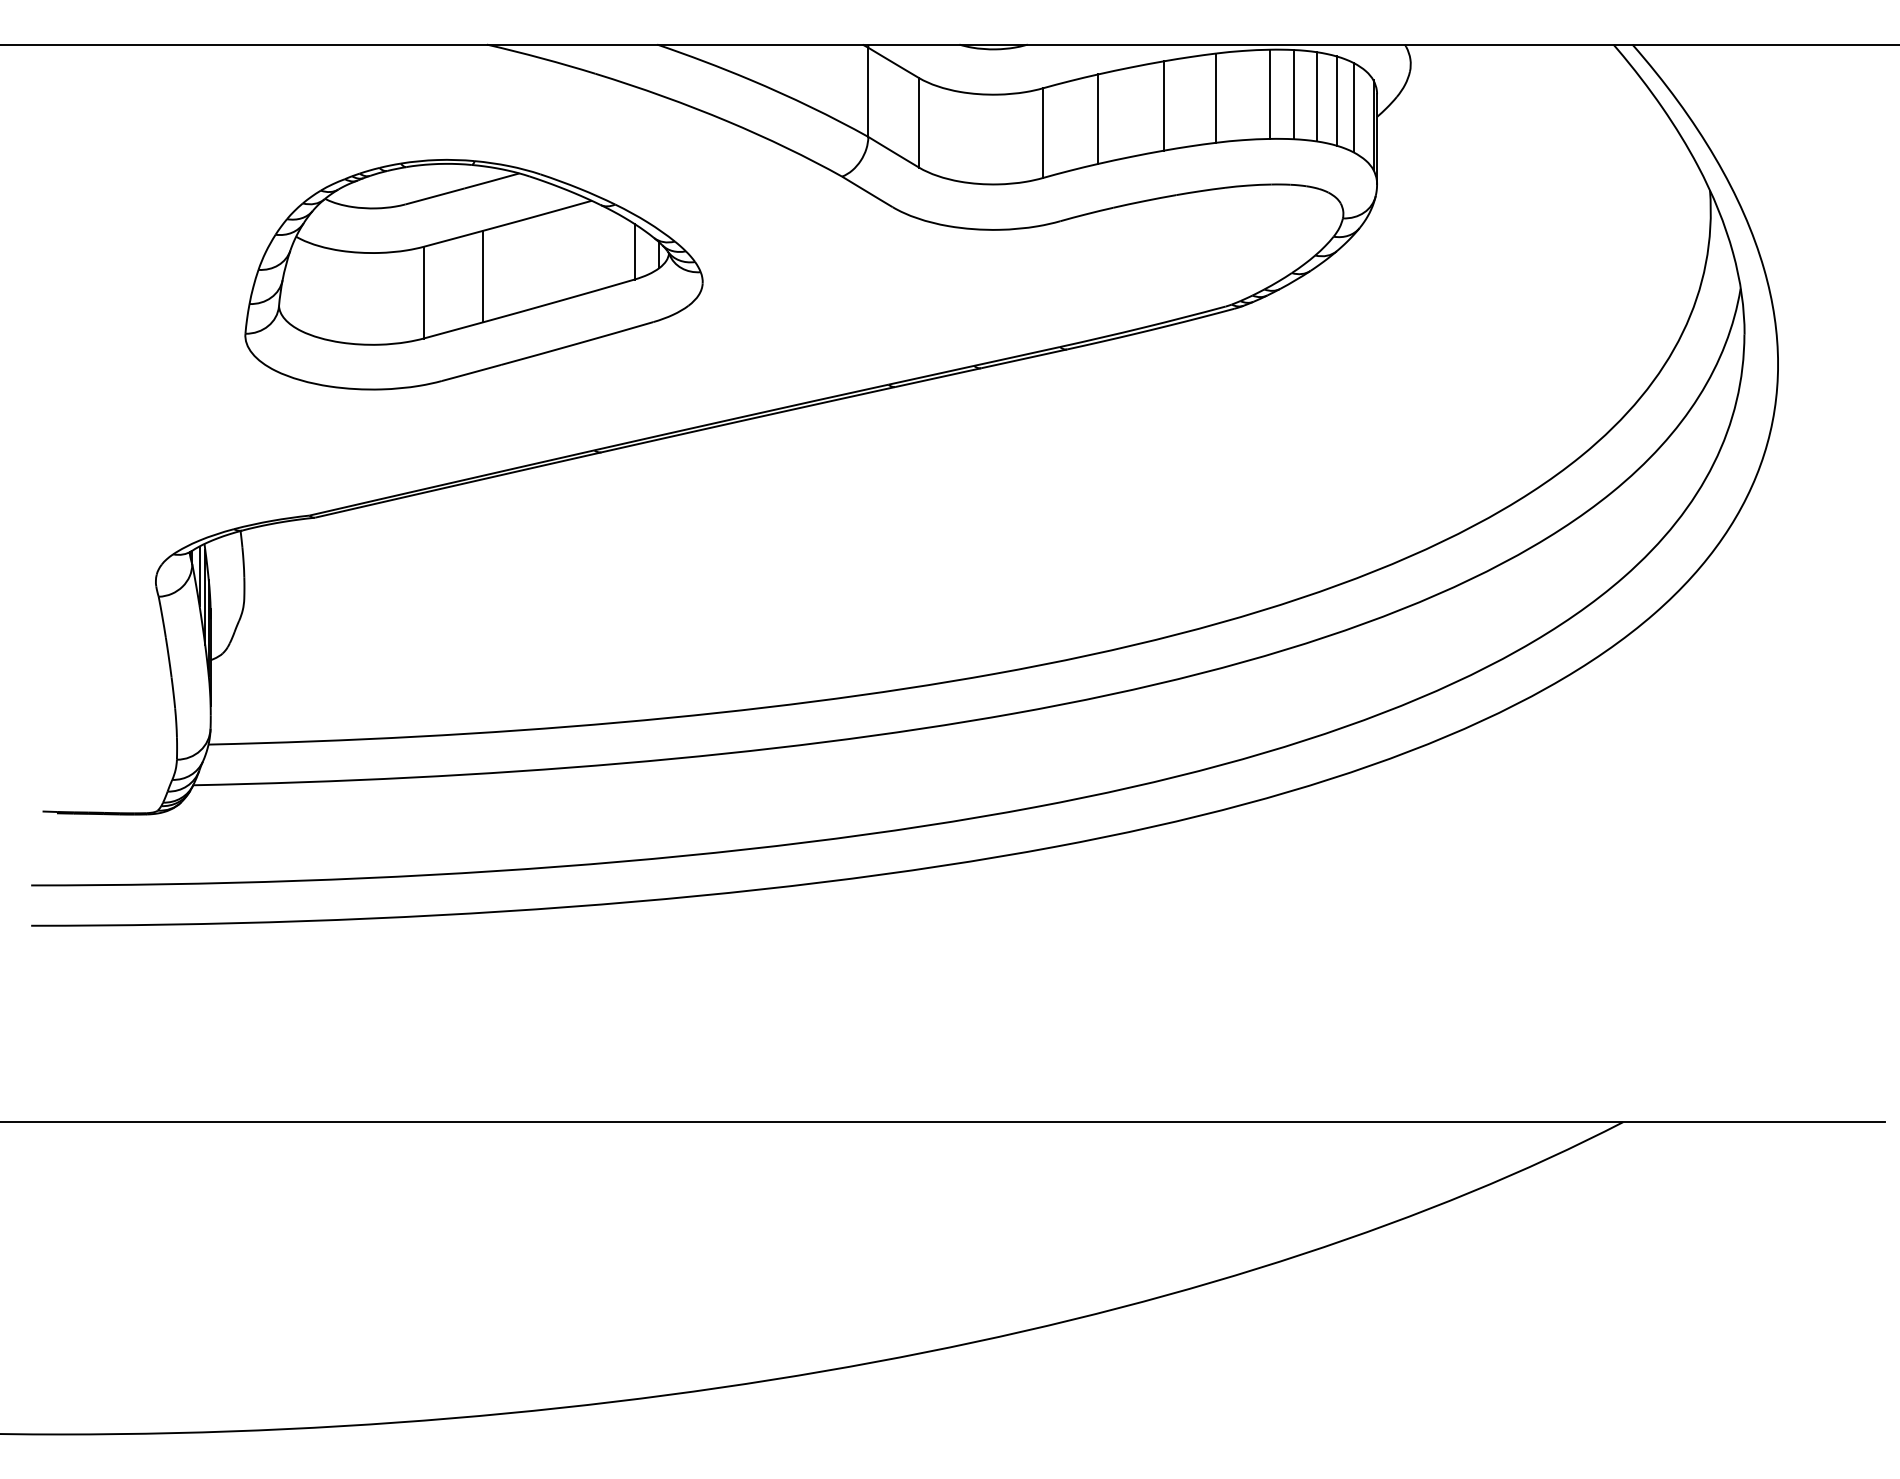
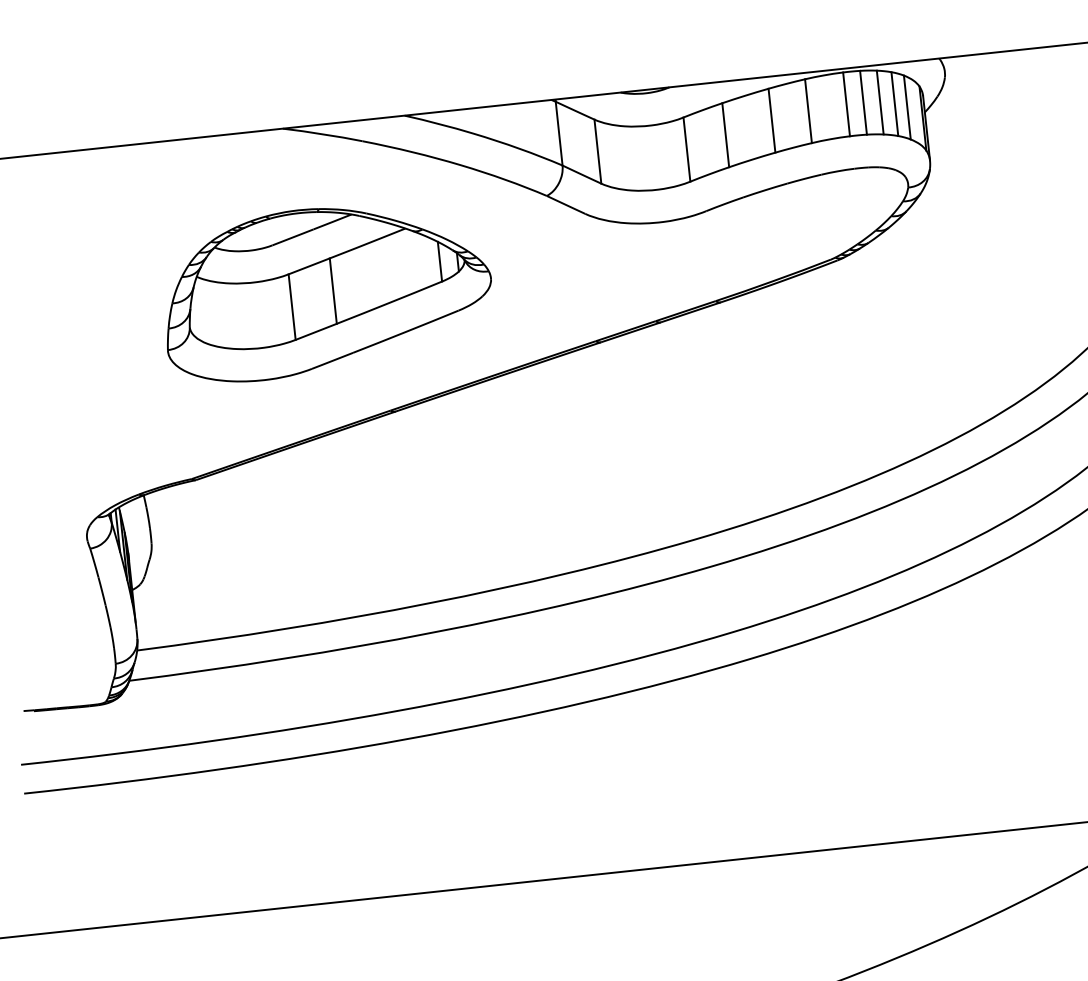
part: (473, 274) -> (326, 290), moved

